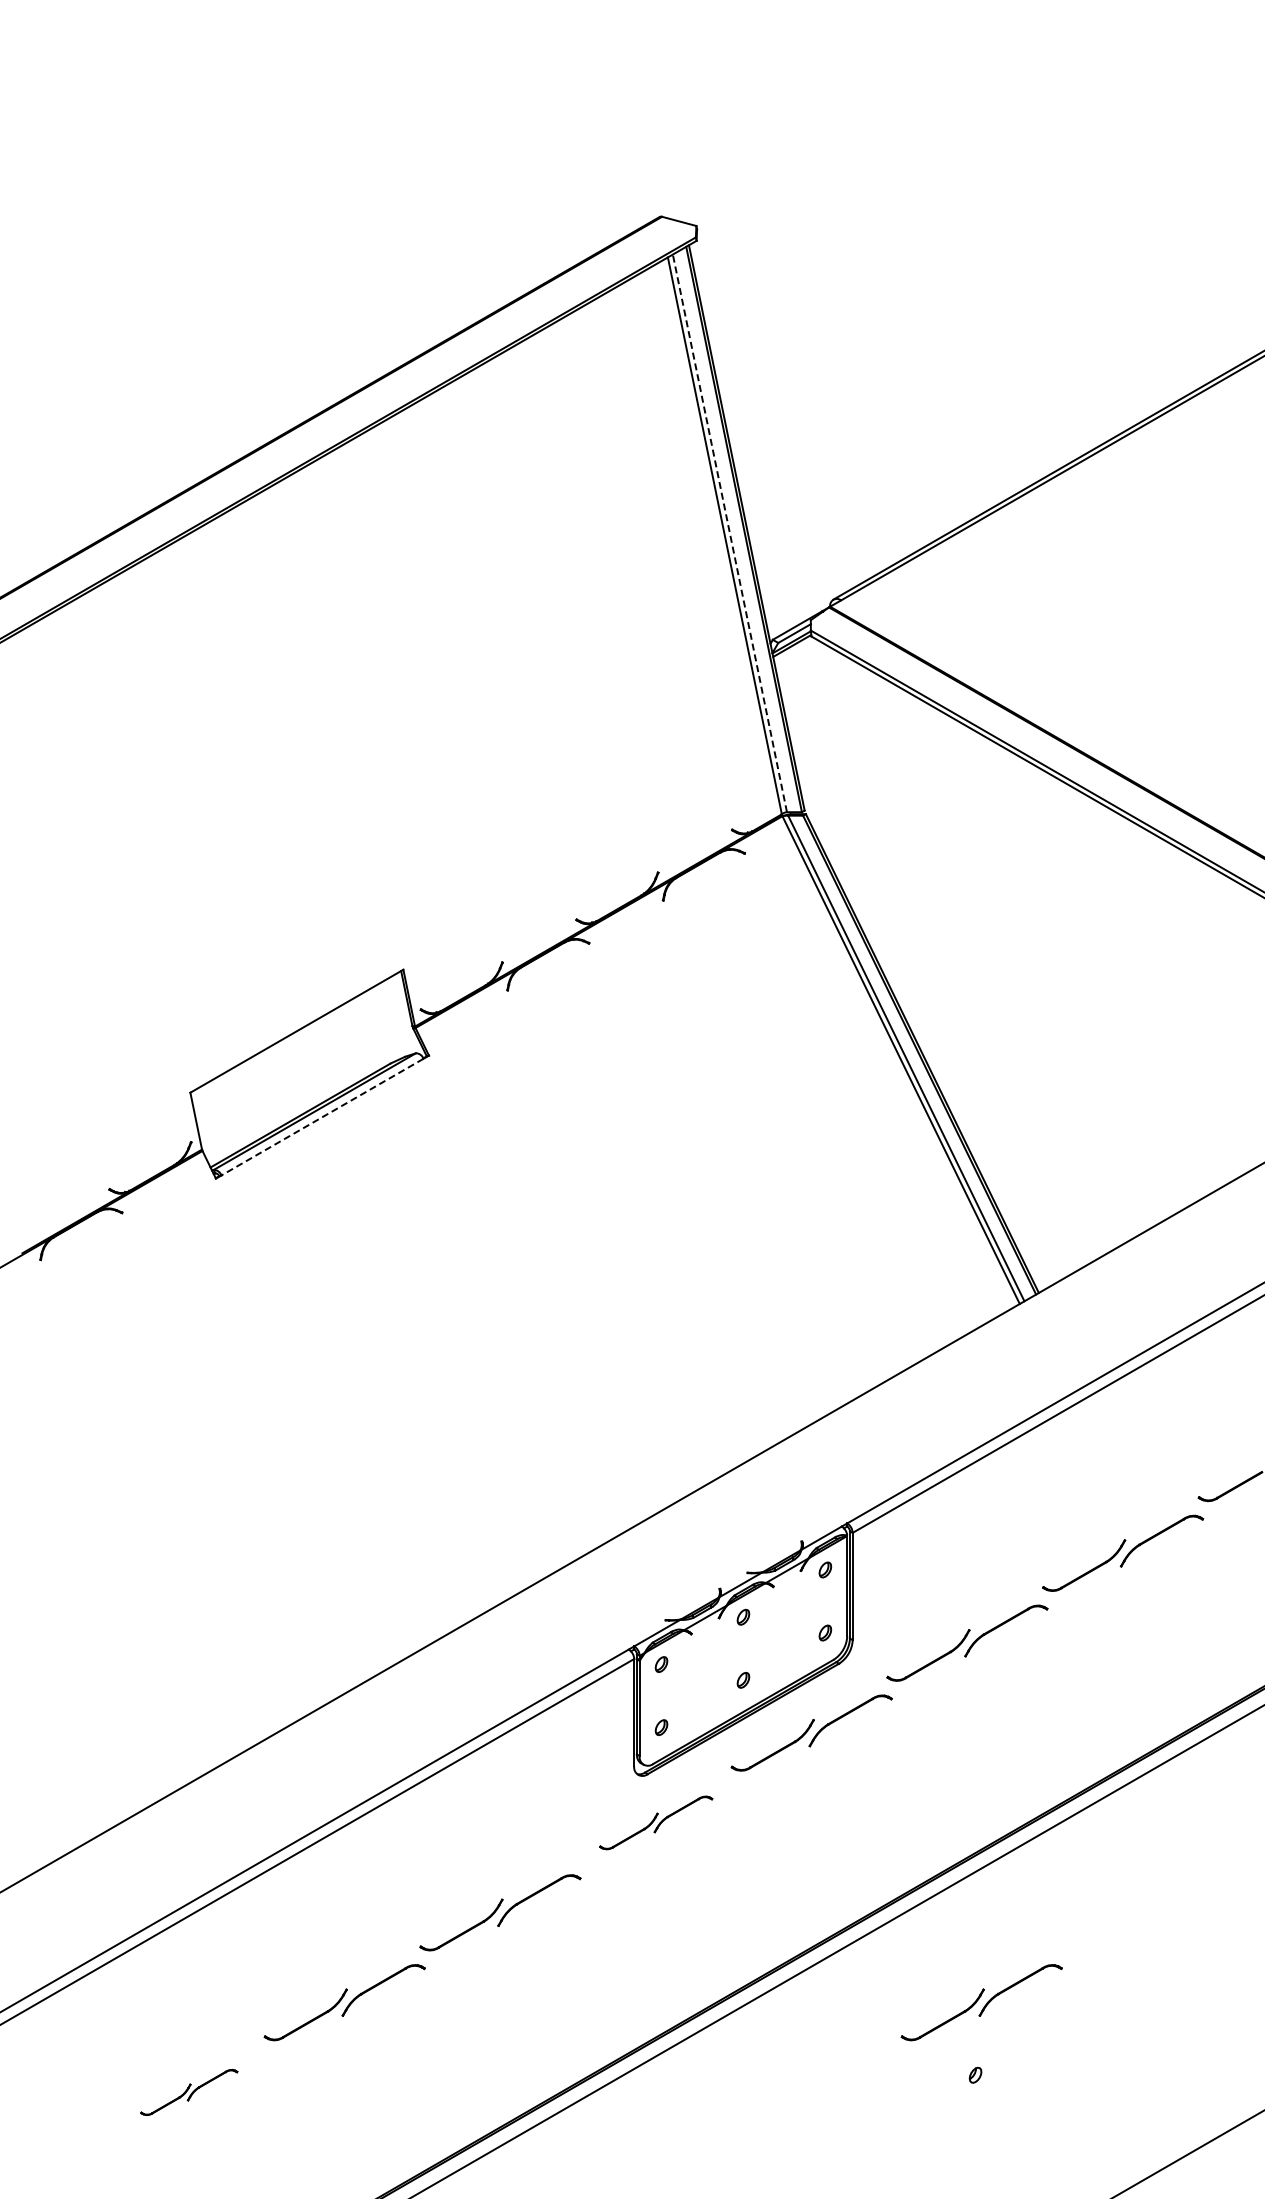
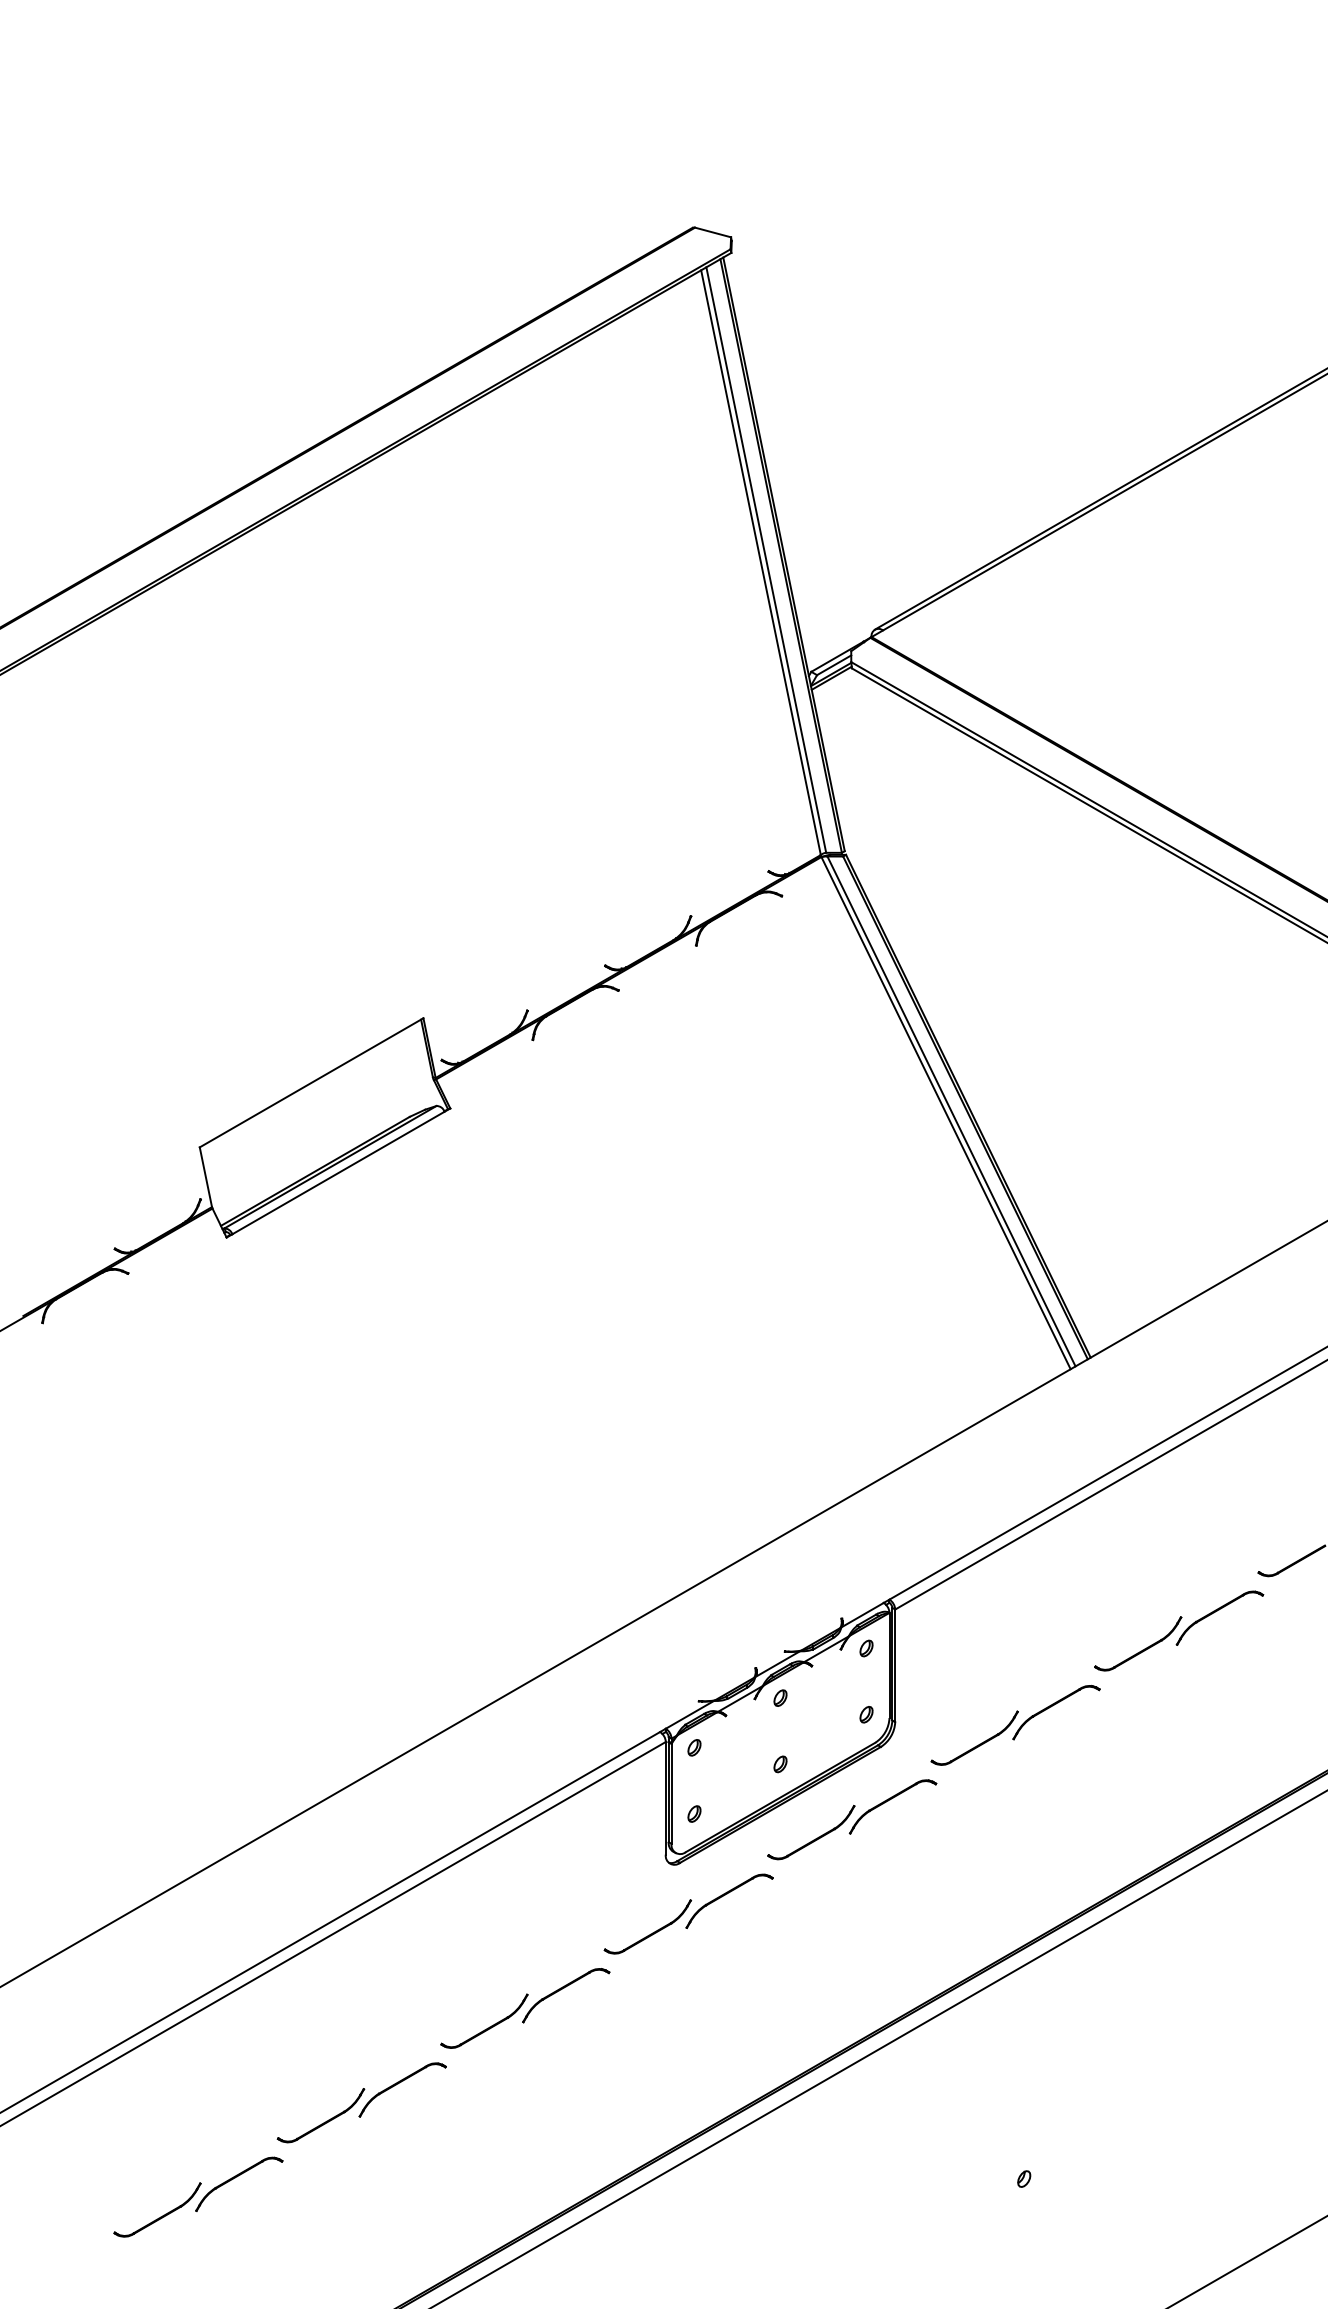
line: (729, 533) -> (765, 560), dashed -> solid
line: (322, 1117) -> (338, 1173), dashed -> solid
part: (656, 1822) -> (689, 1913), size x1.43
part: (981, 2002) -> (1030, 2102), removed
part: (189, 2092) -> (198, 2197), size x1.67

